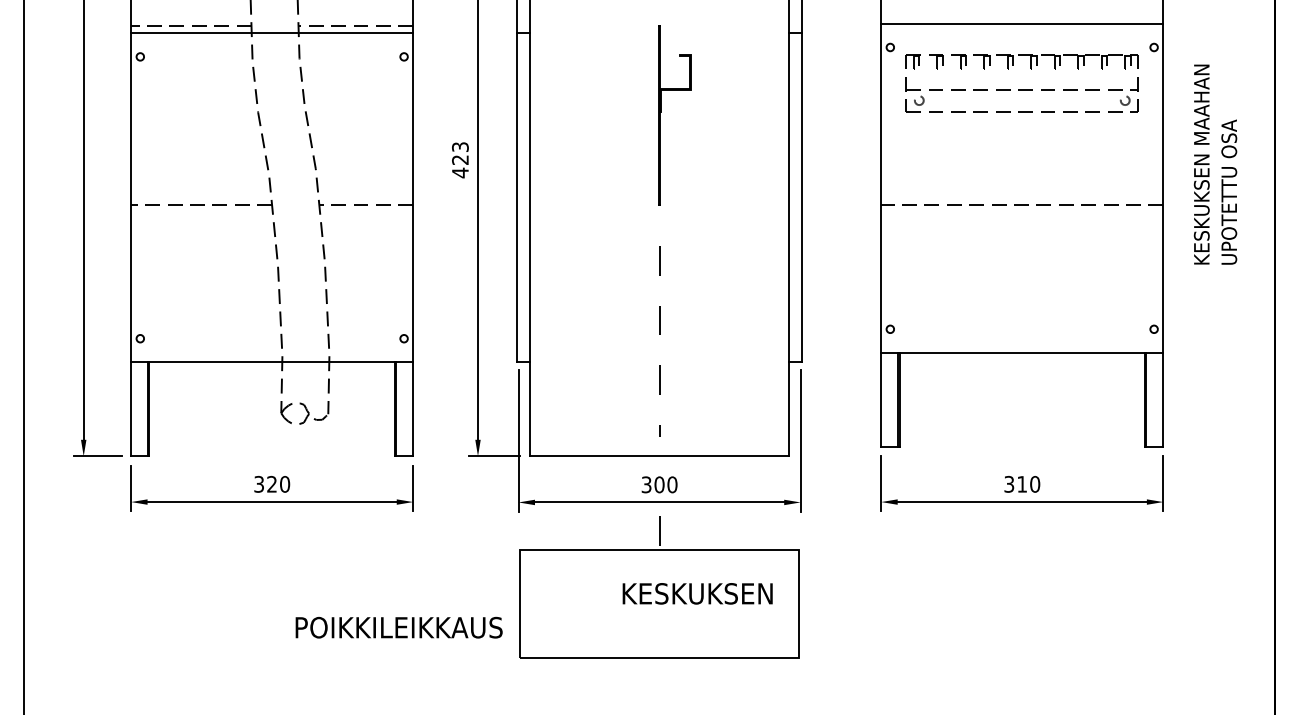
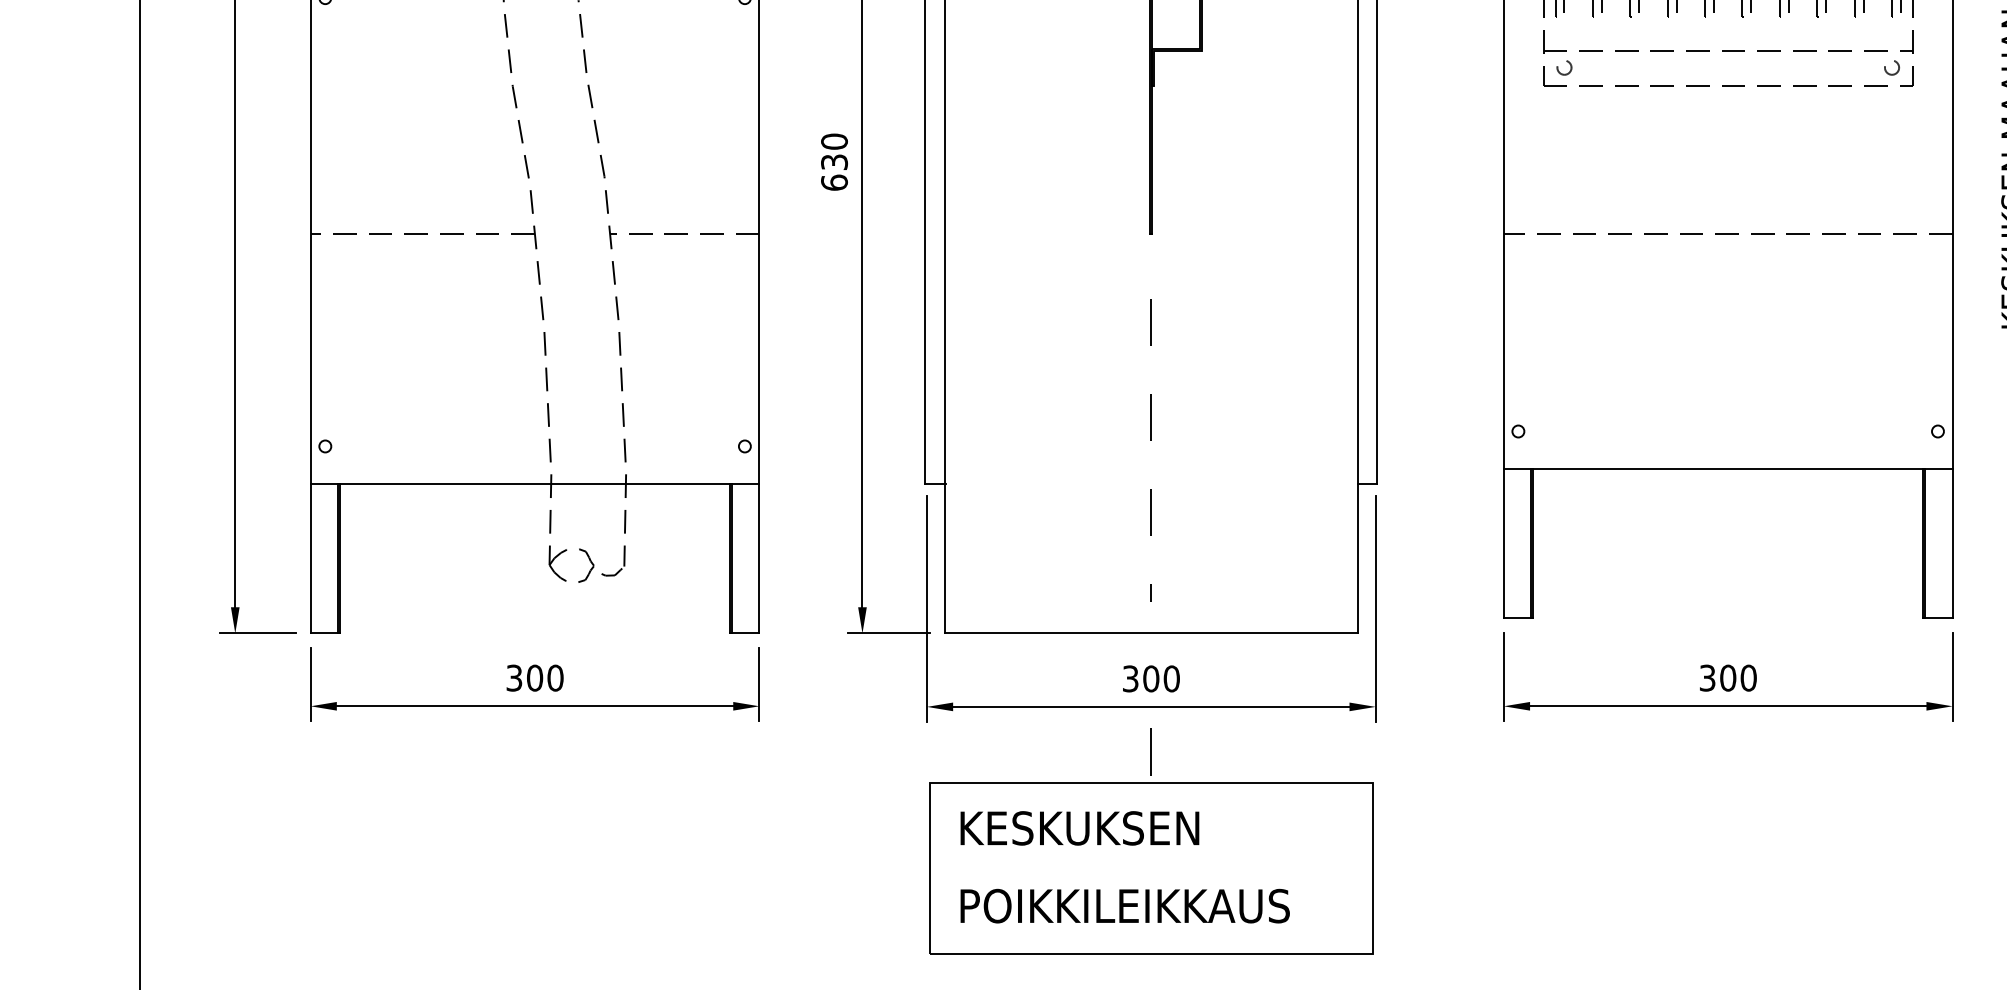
text: (460, 160) -> (834, 162), 423 -> 630
text: (1022, 483) -> (1728, 676), 310 -> 300
text: (272, 484) -> (535, 678), 320 -> 300
text: (697, 593) -> (1079, 827), moved
text: (398, 627) -> (1124, 905), moved

